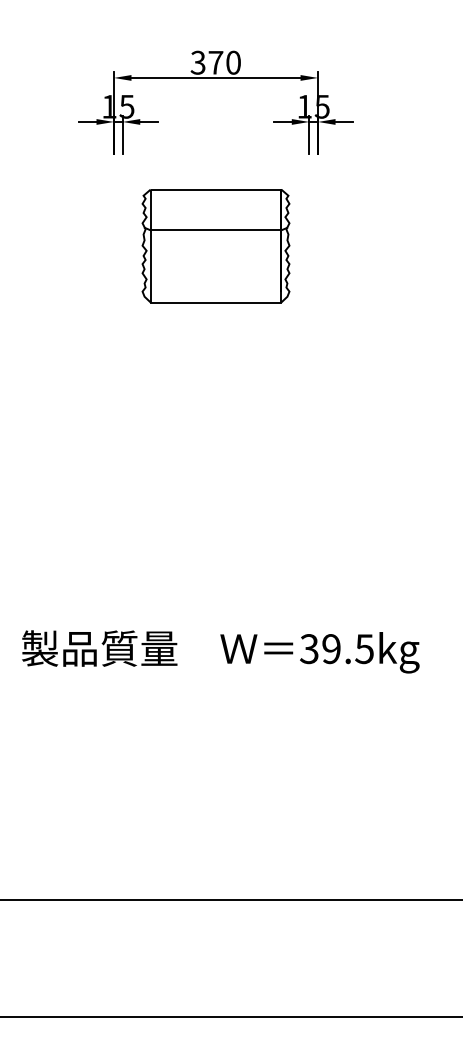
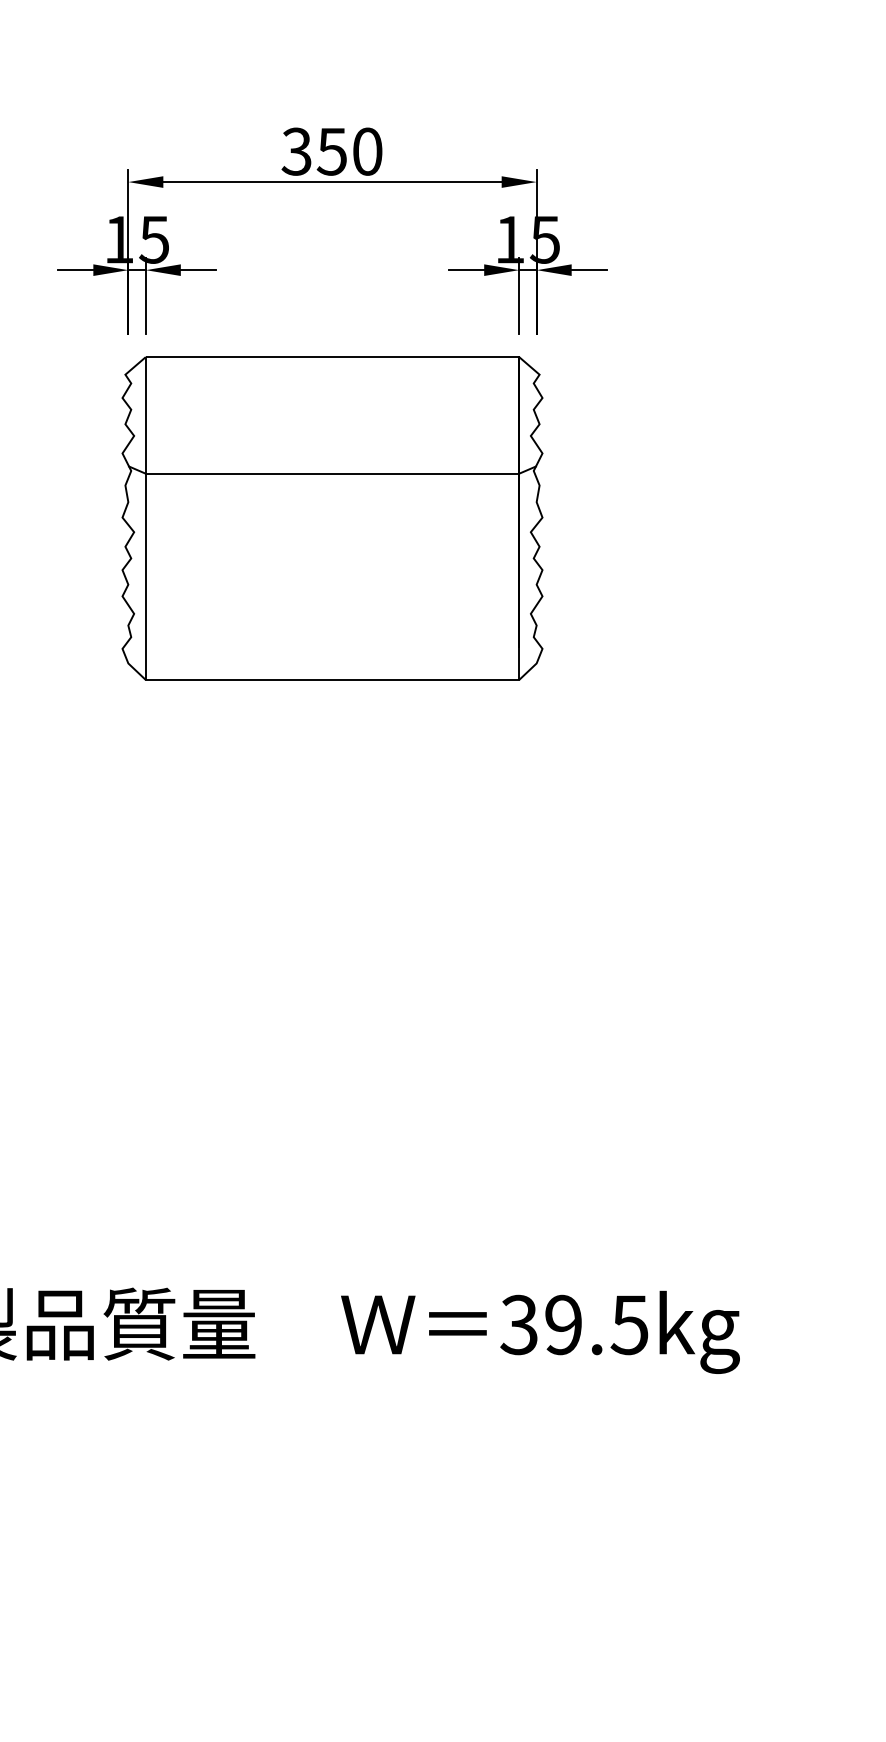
text: (215, 62) -> (331, 151), 370 -> 350
part: (215, 245) -> (331, 517), size x1.43

